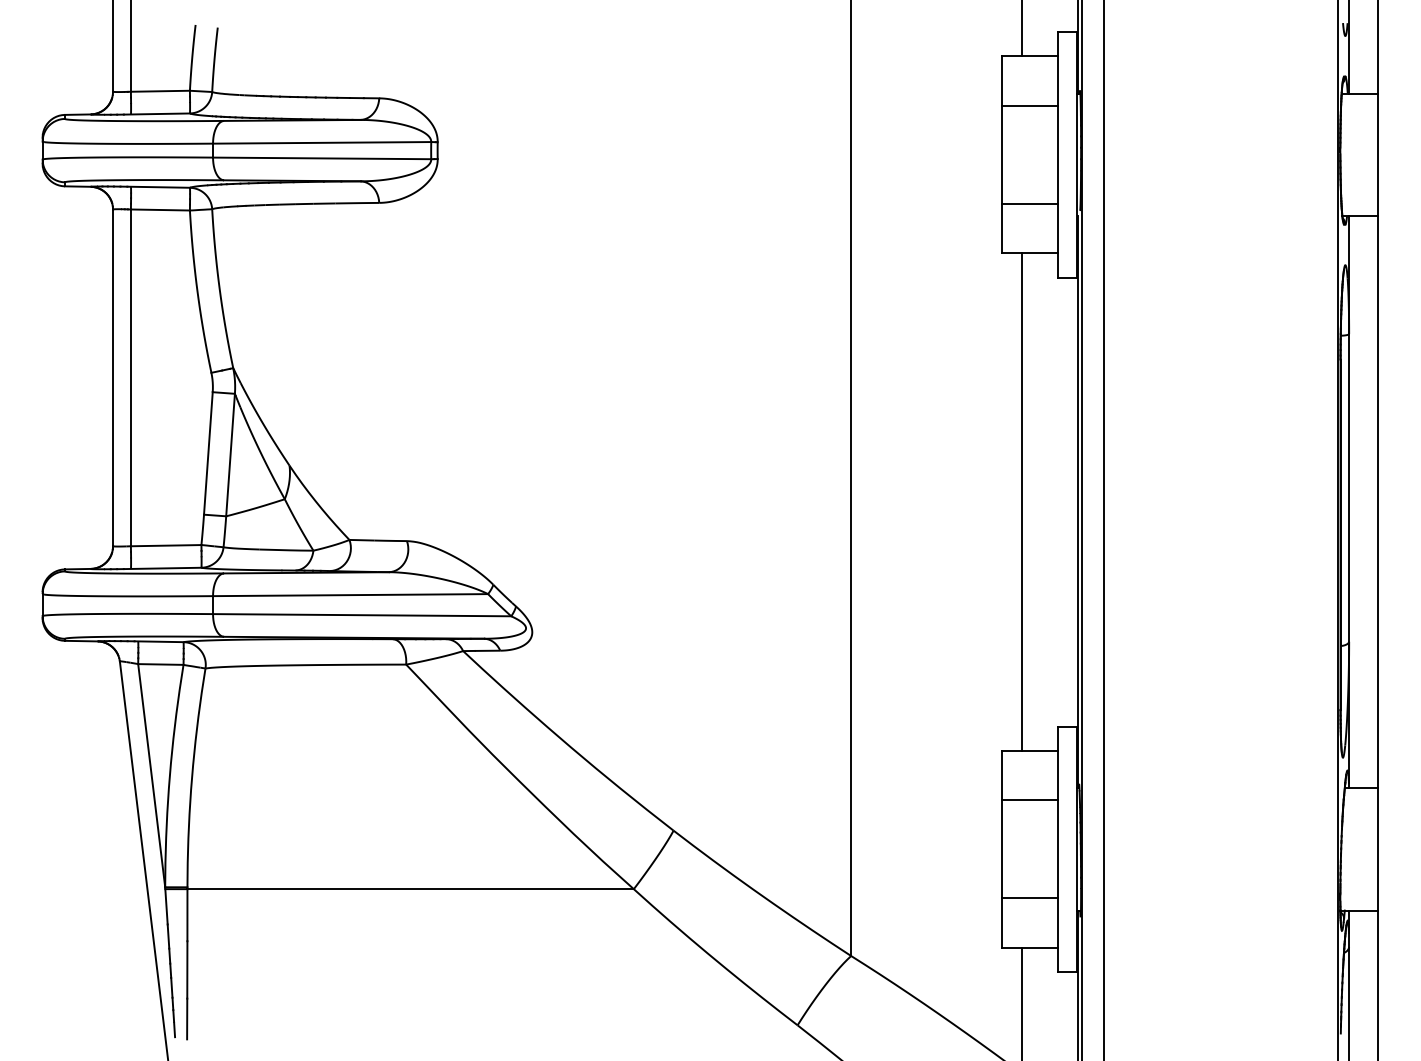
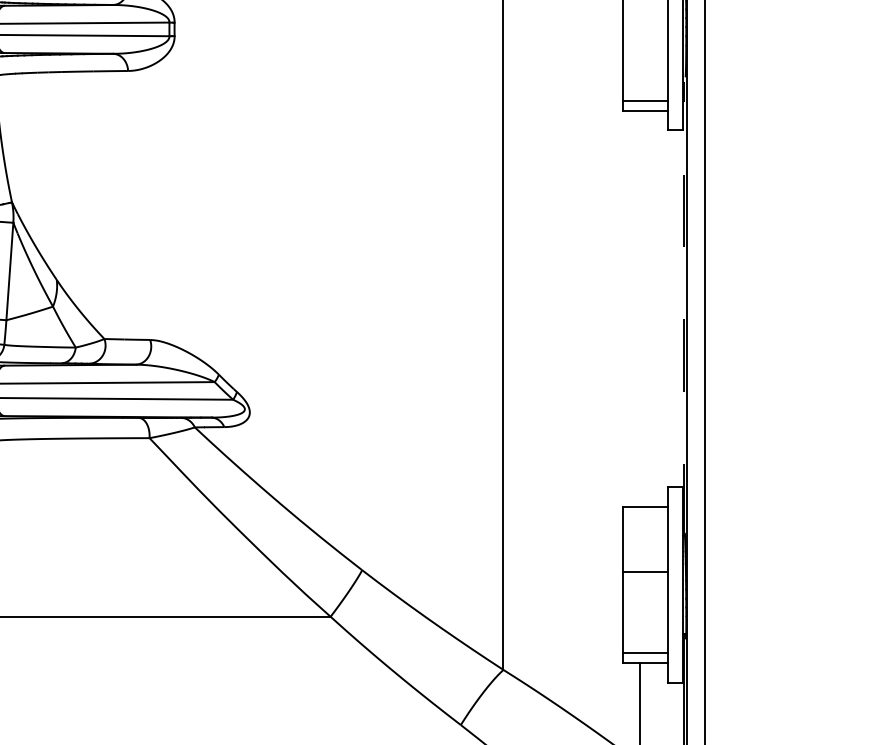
line: (1029, 204) -> (645, 101), moved
line: (1022, 501) -> (639, 308), removed
line: (1077, 502) -> (683, 309), solid -> dashed
line: (1029, 800) -> (645, 572), moved
line: (1029, 898) -> (645, 652), moved

